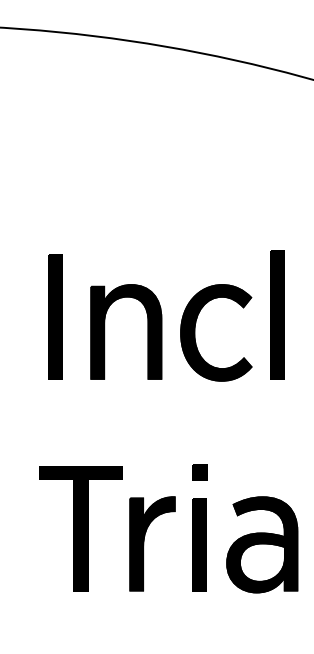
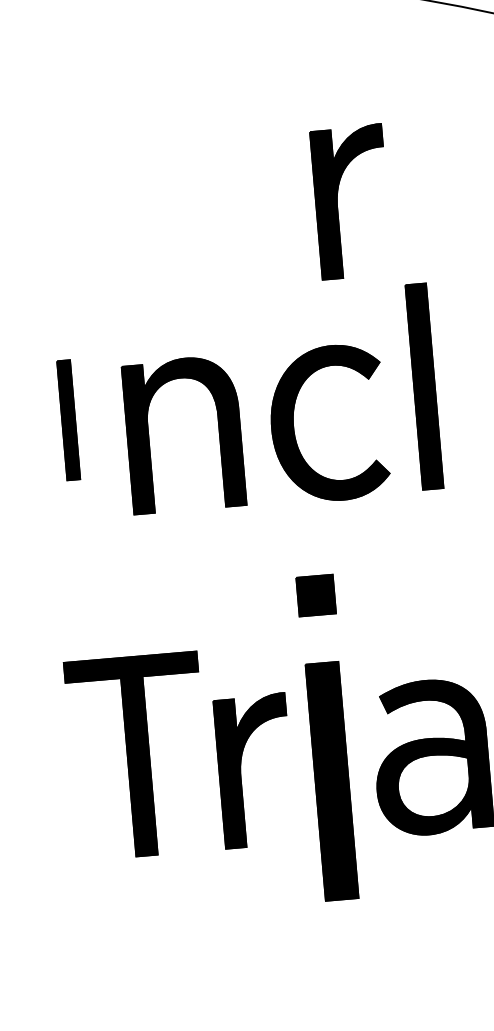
part: (234, 196) -> (338, 202), added
part: (55, 316) -> (68, 419), size x0.6
part: (199, 527) -> (328, 738), size x1.6

